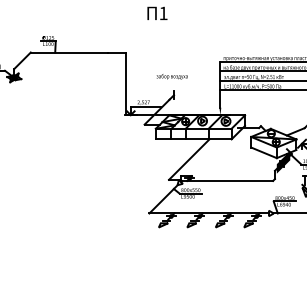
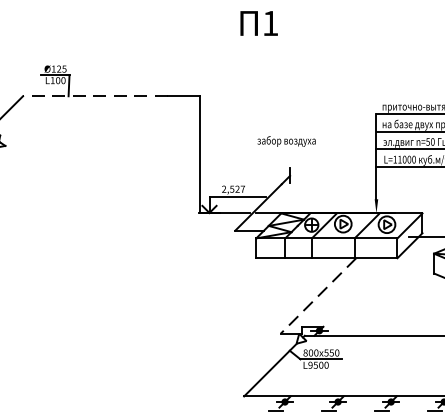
line: (69, 52) -> (95, 96), solid -> dashed
line: (189, 159) -> (318, 295), solid -> dashed

